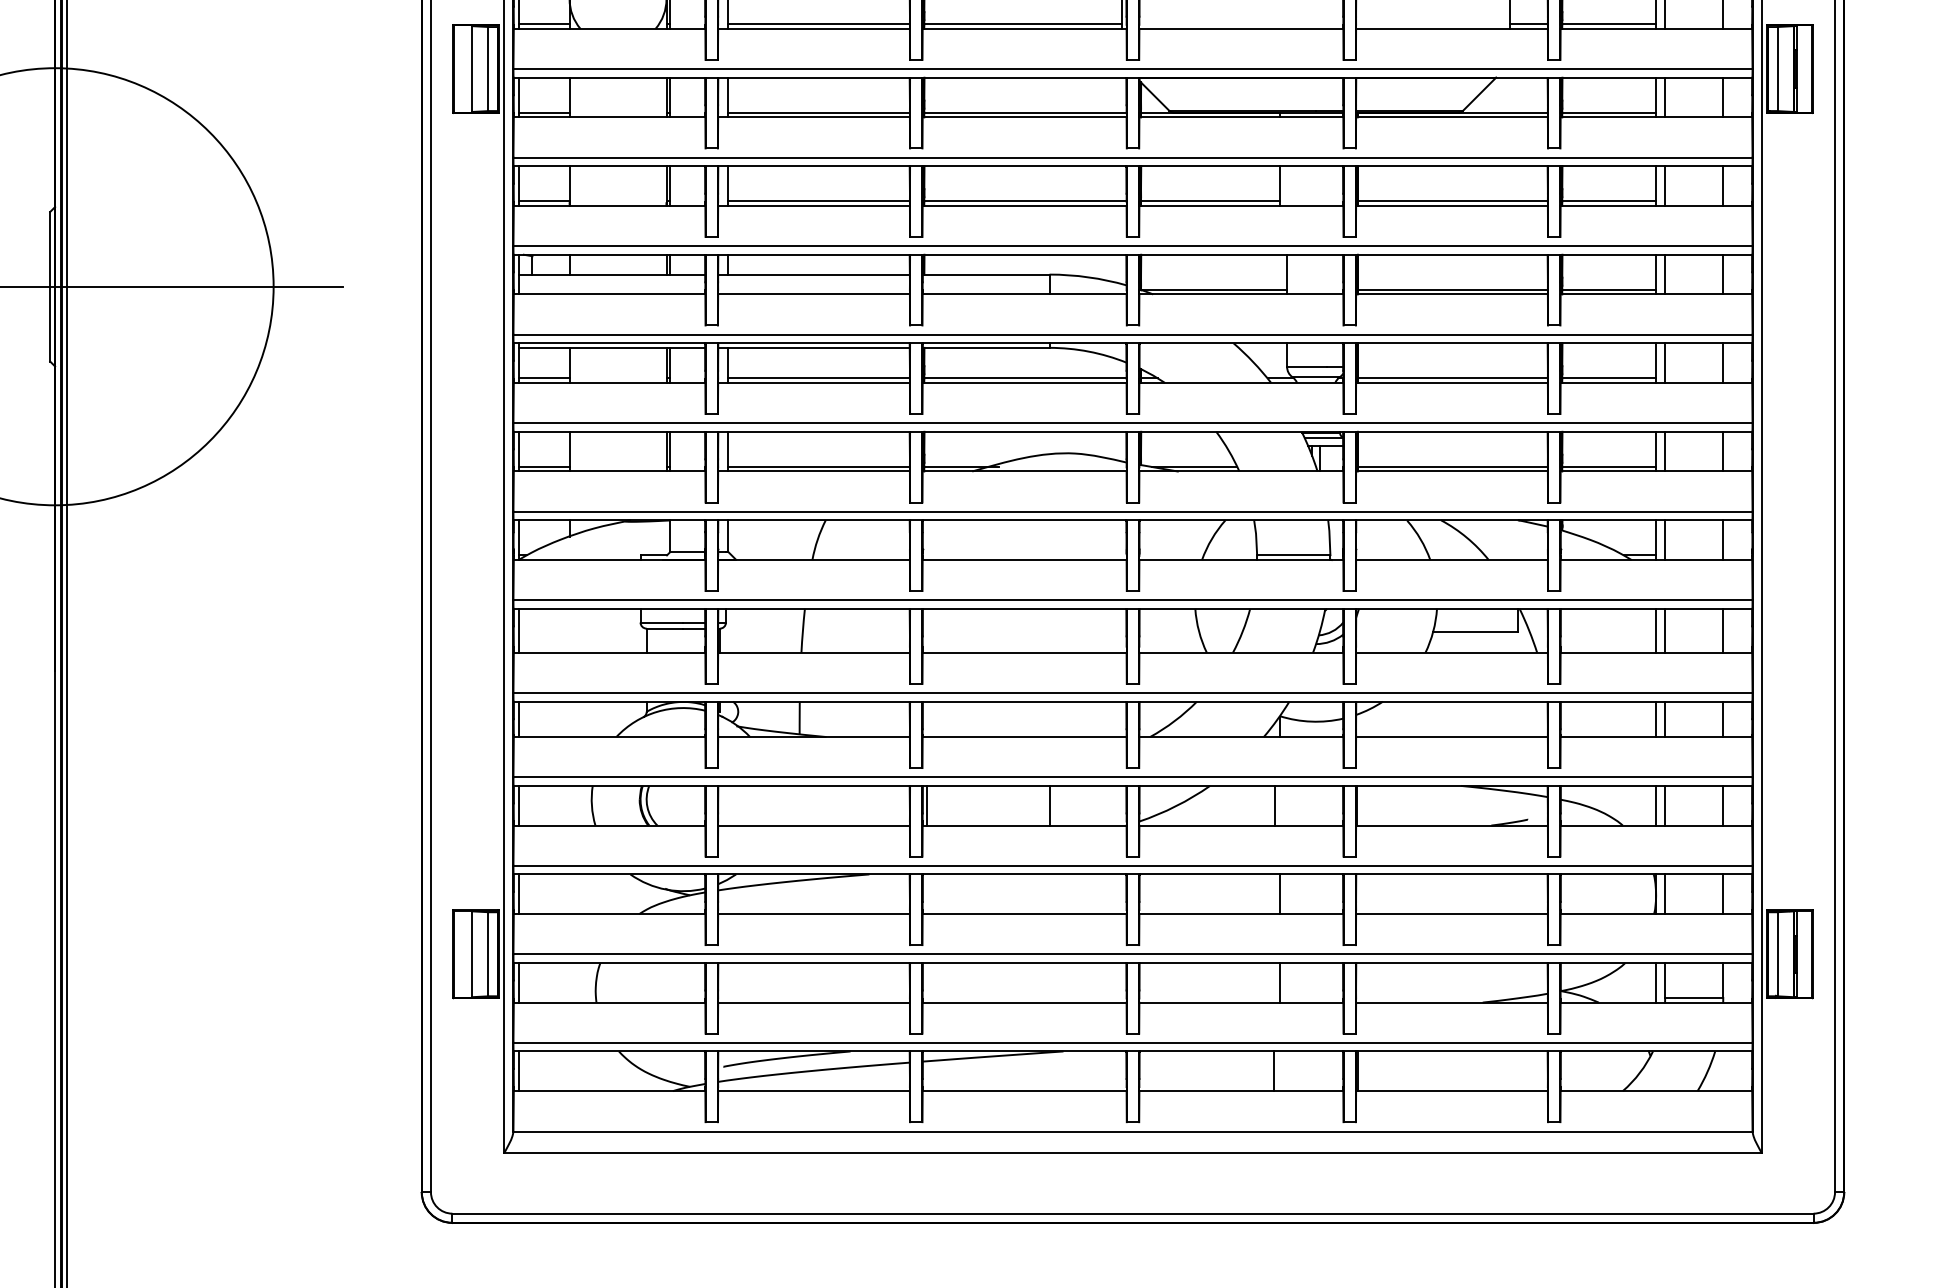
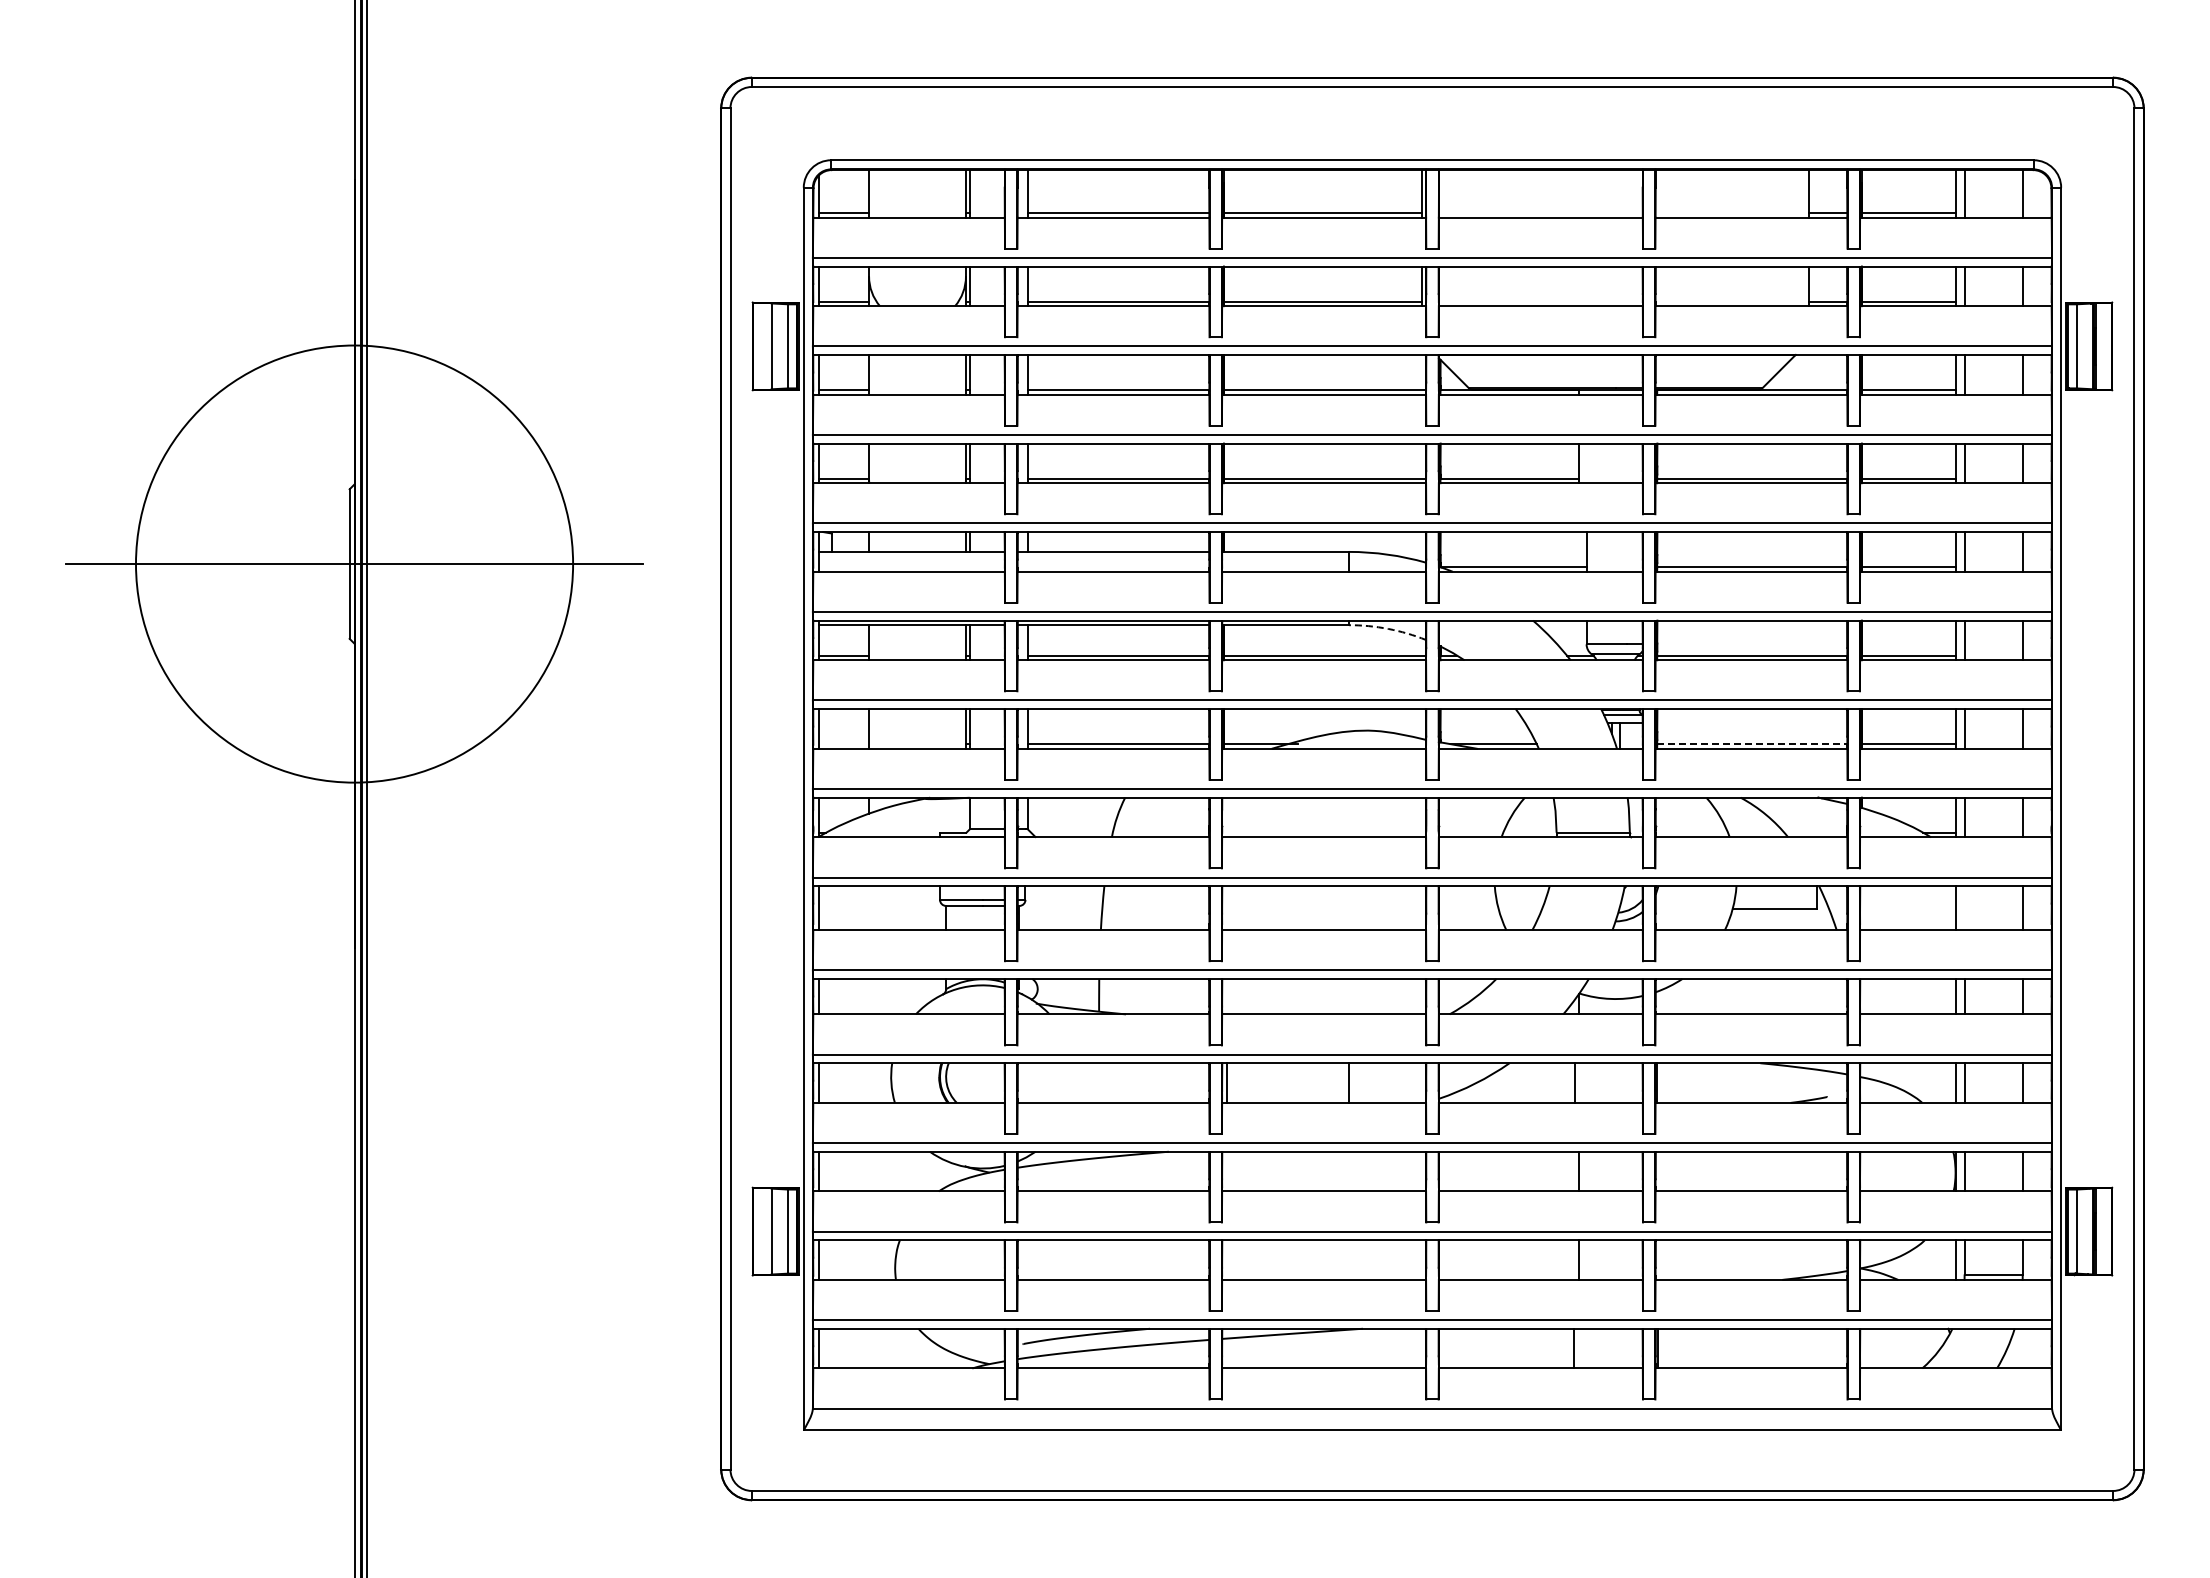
arc: (1089, 351) -> (1388, 628), solid -> dashed
line: (544, 467) -> (843, 744), removed
line: (1453, 467) -> (1752, 744), solid -> dashed
line: (1665, 631) -> (1964, 908), removed

